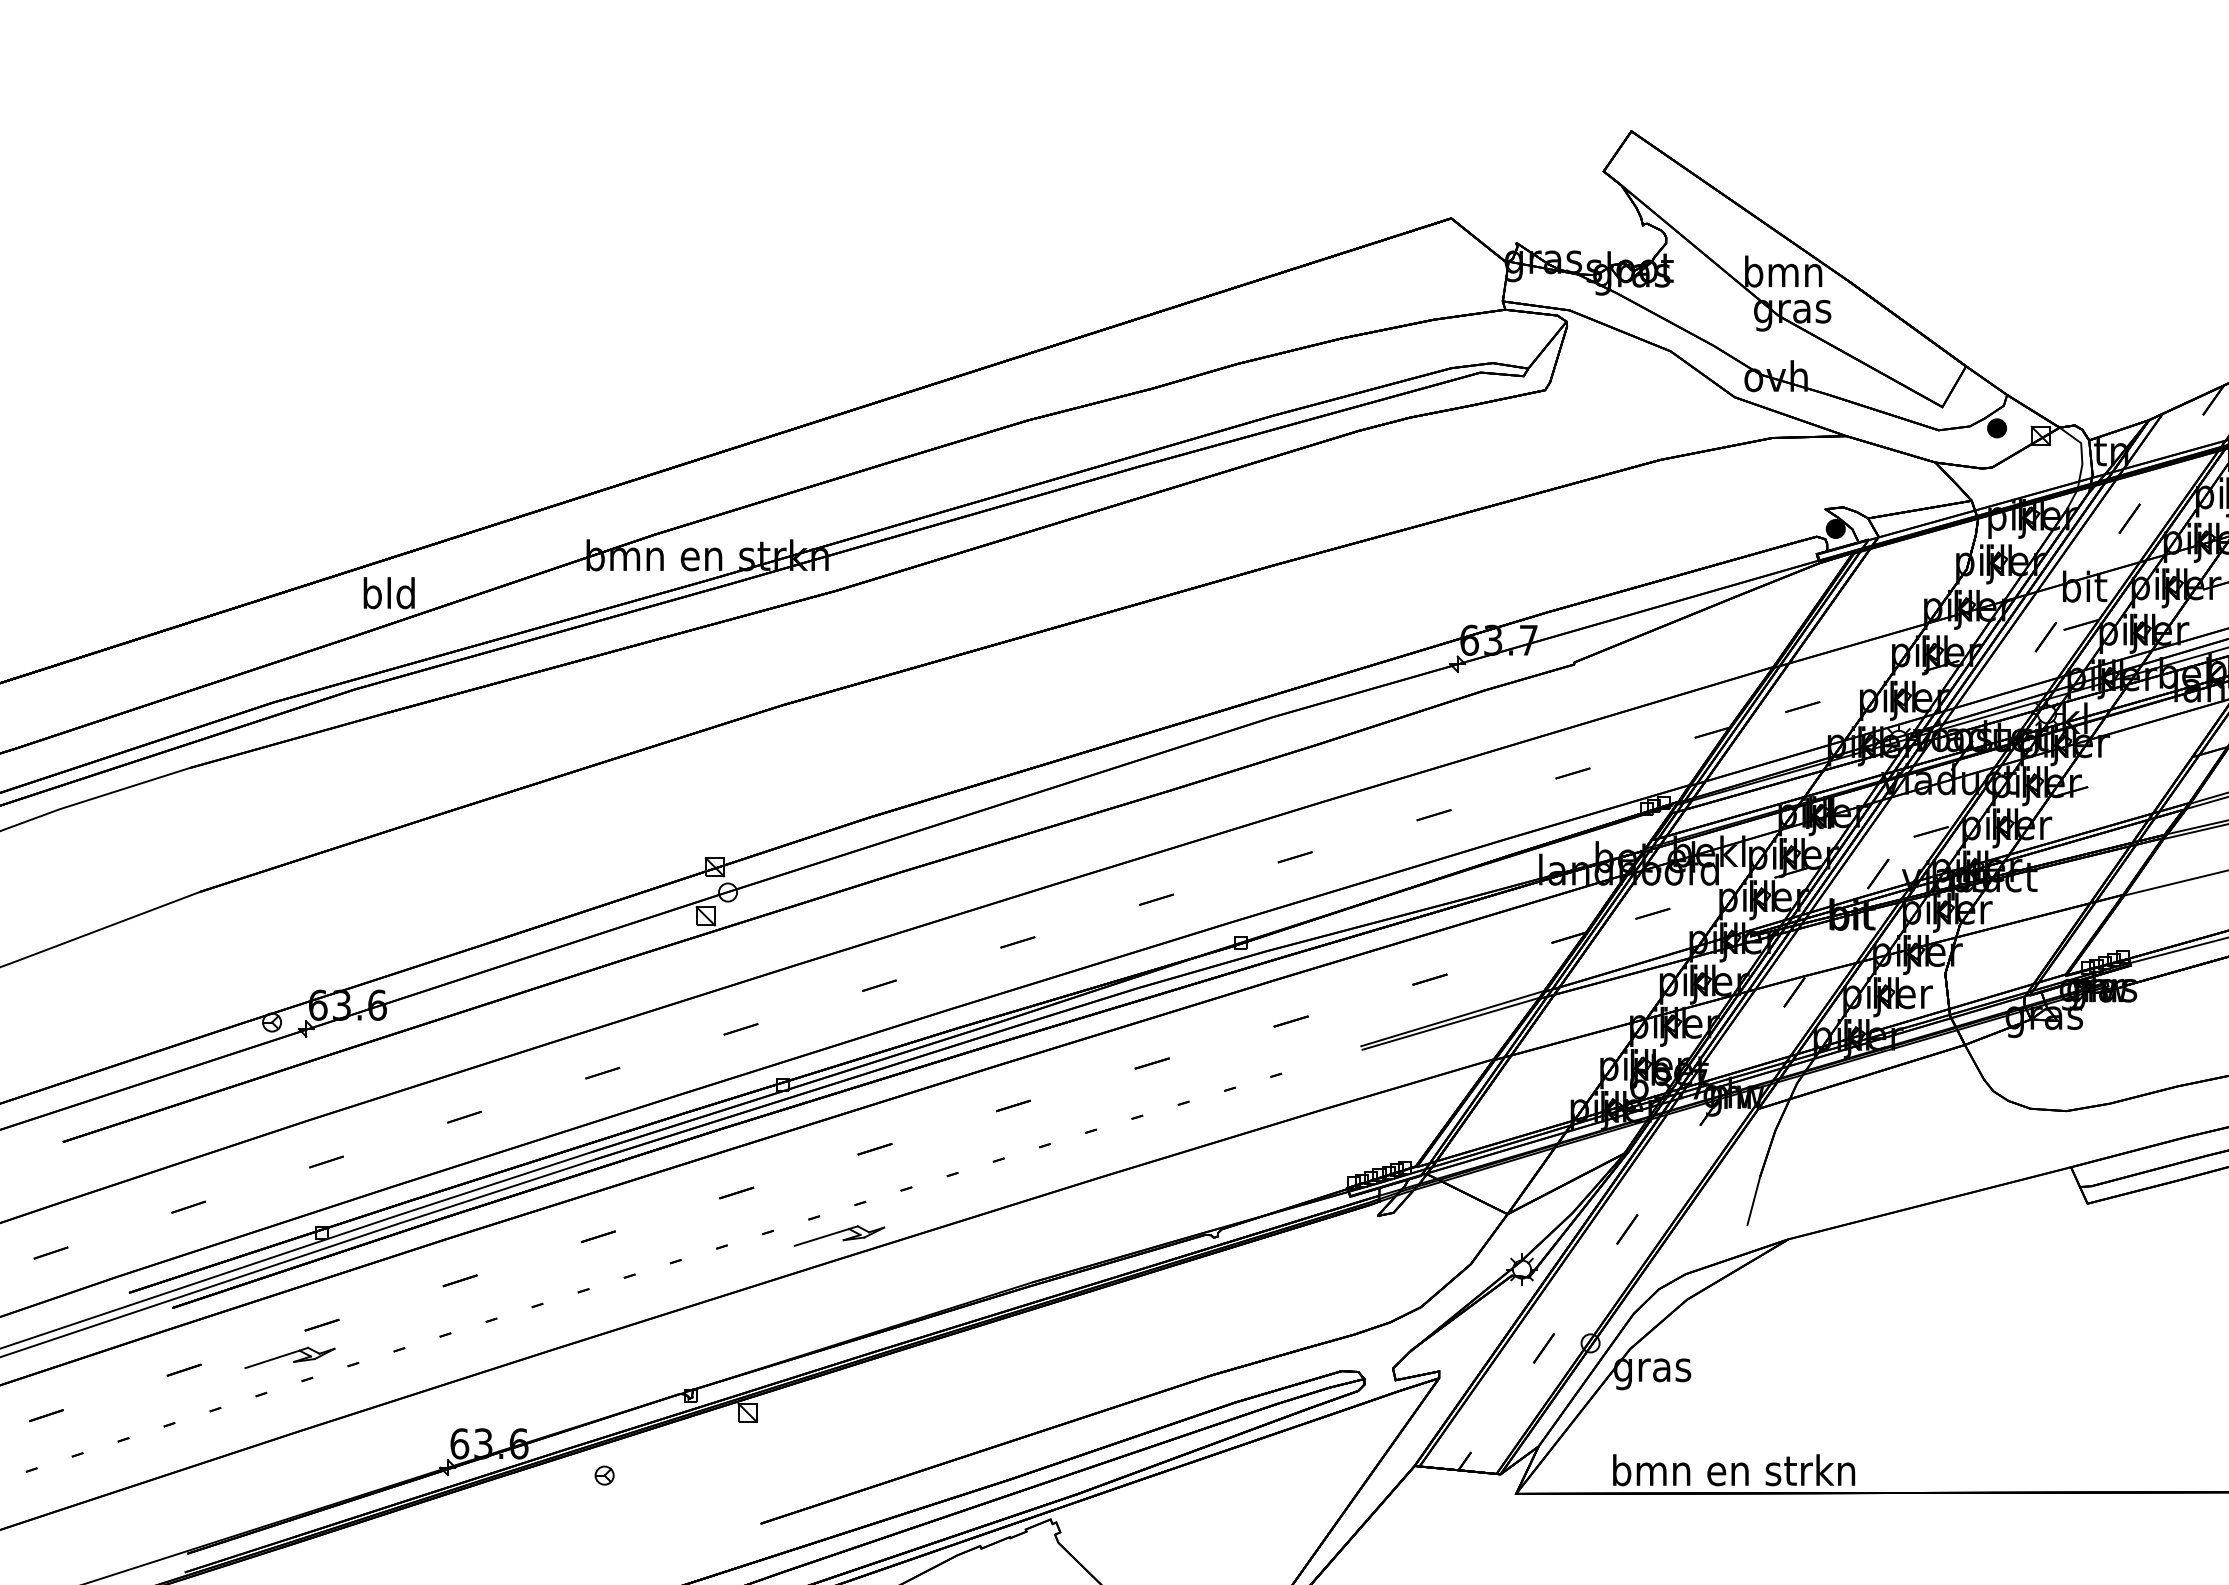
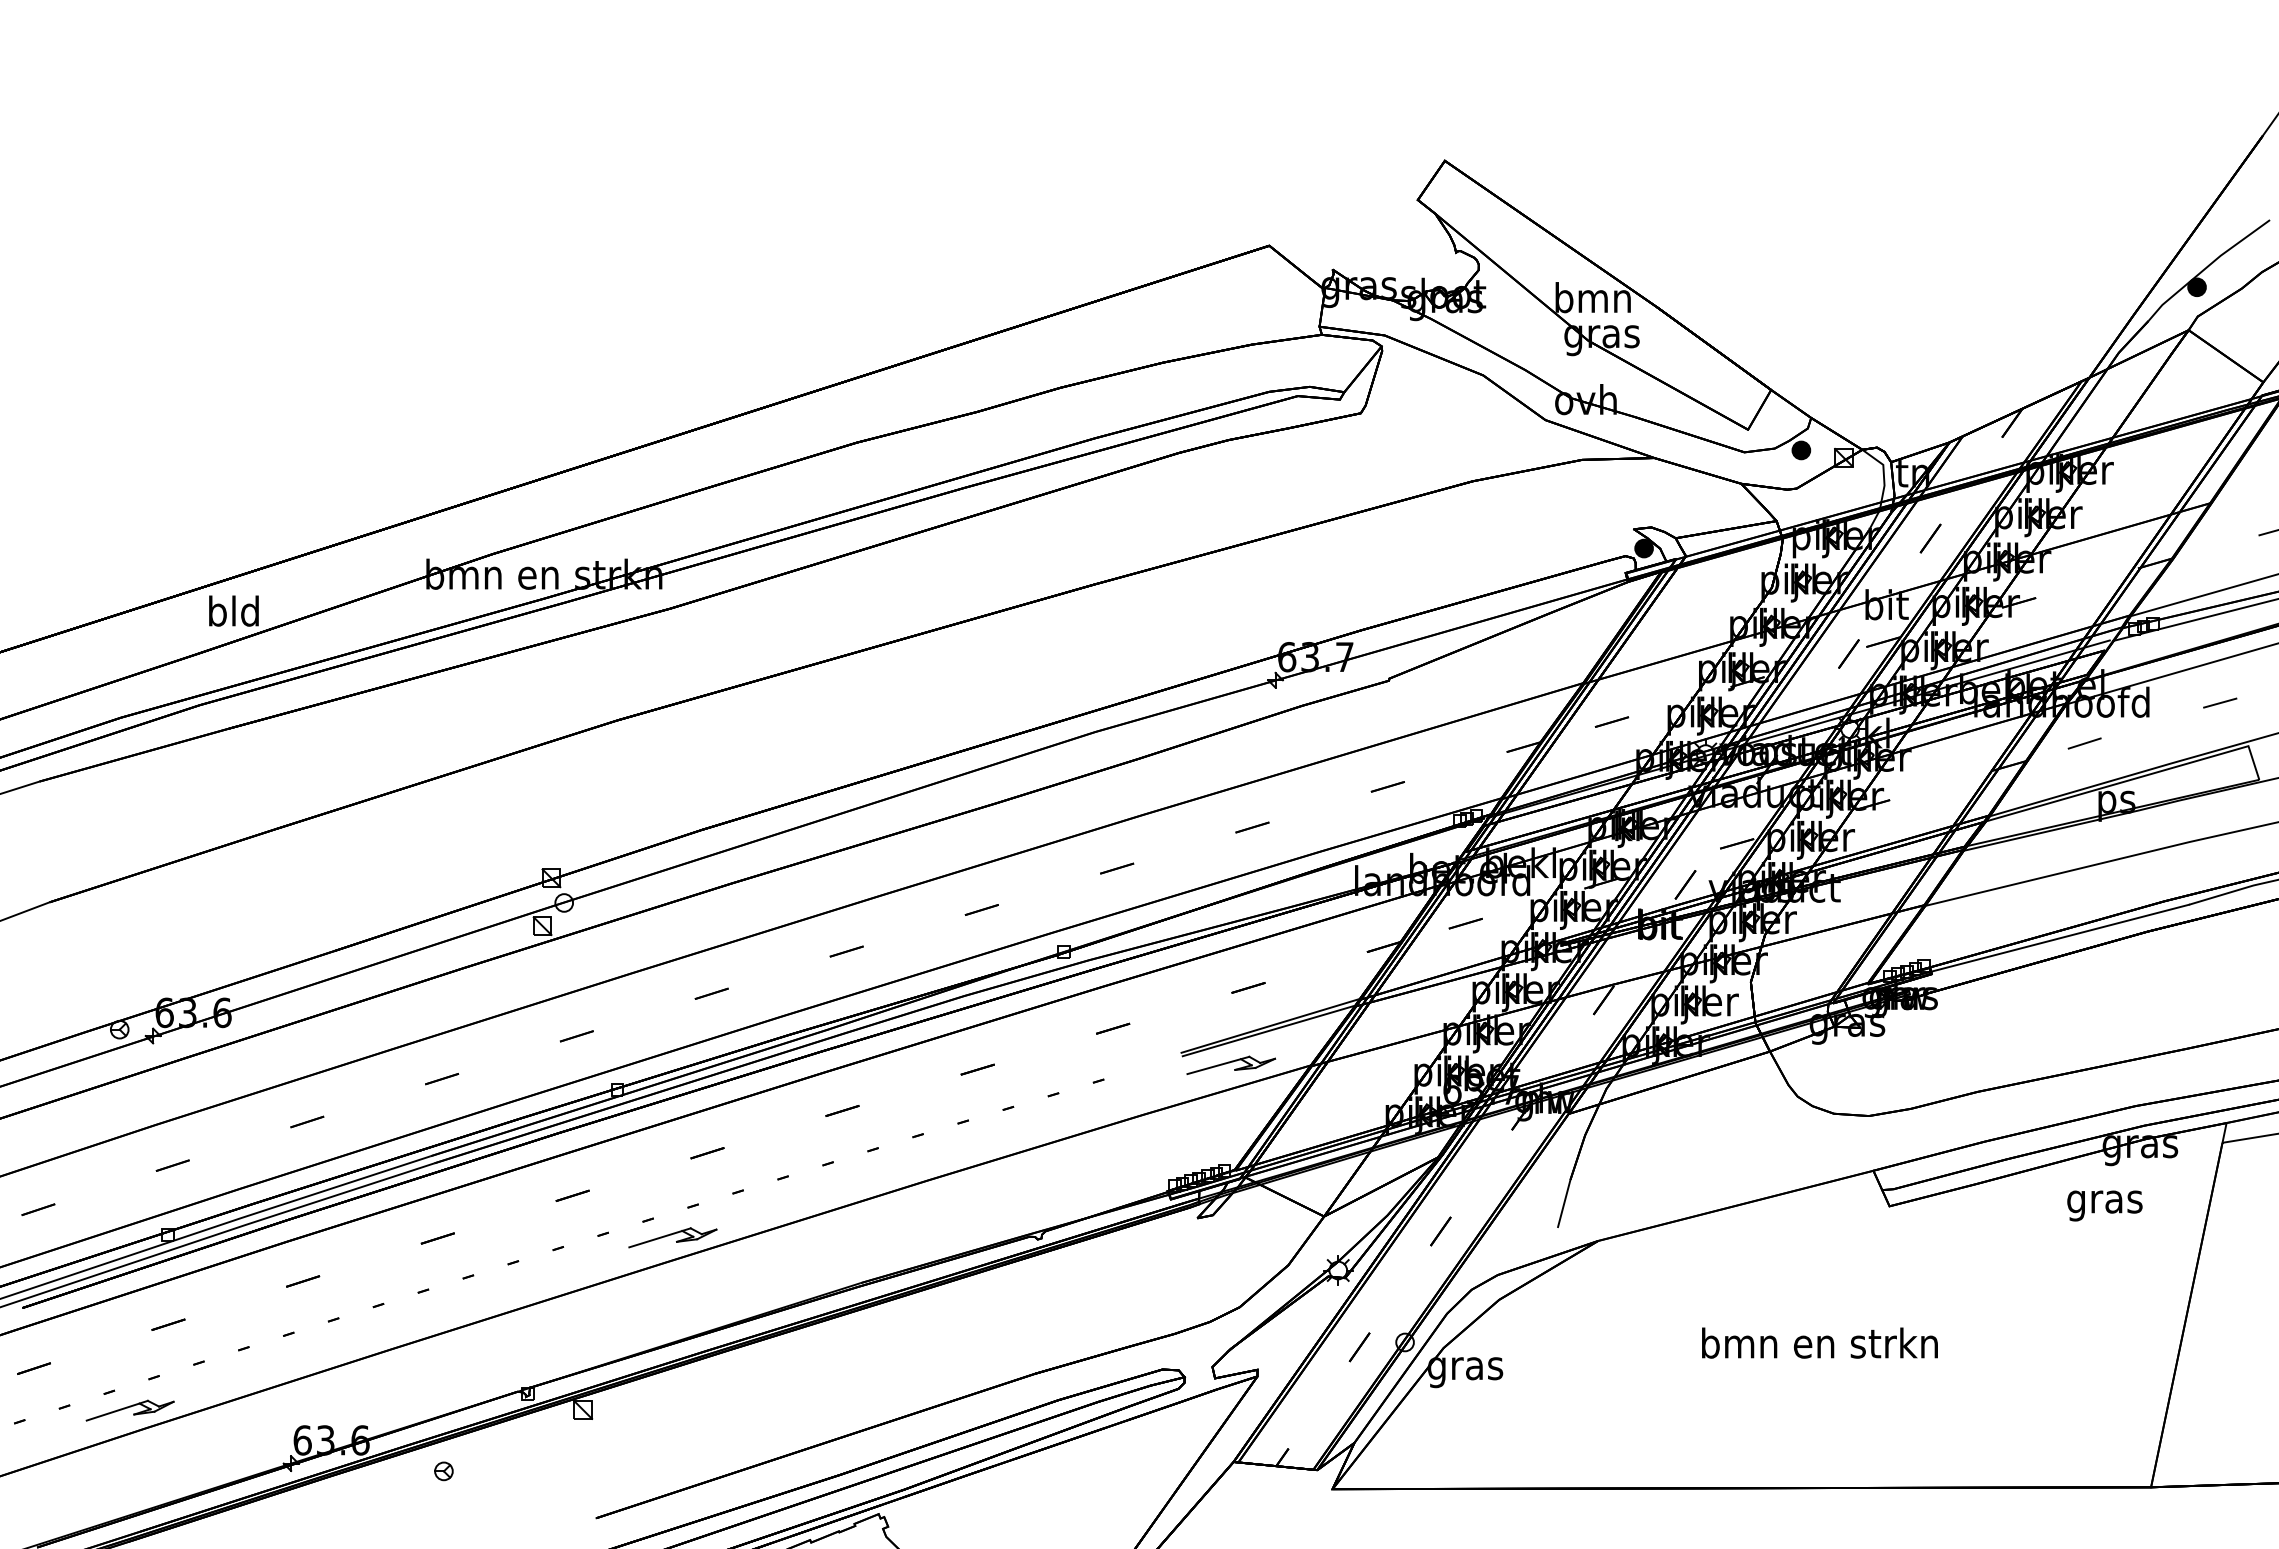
part: (1412, 1058) -> (1231, 1064), added
part: (289, 1357) -> (129, 1410), moved
text: (1733, 1469) -> (1819, 1342), moved

